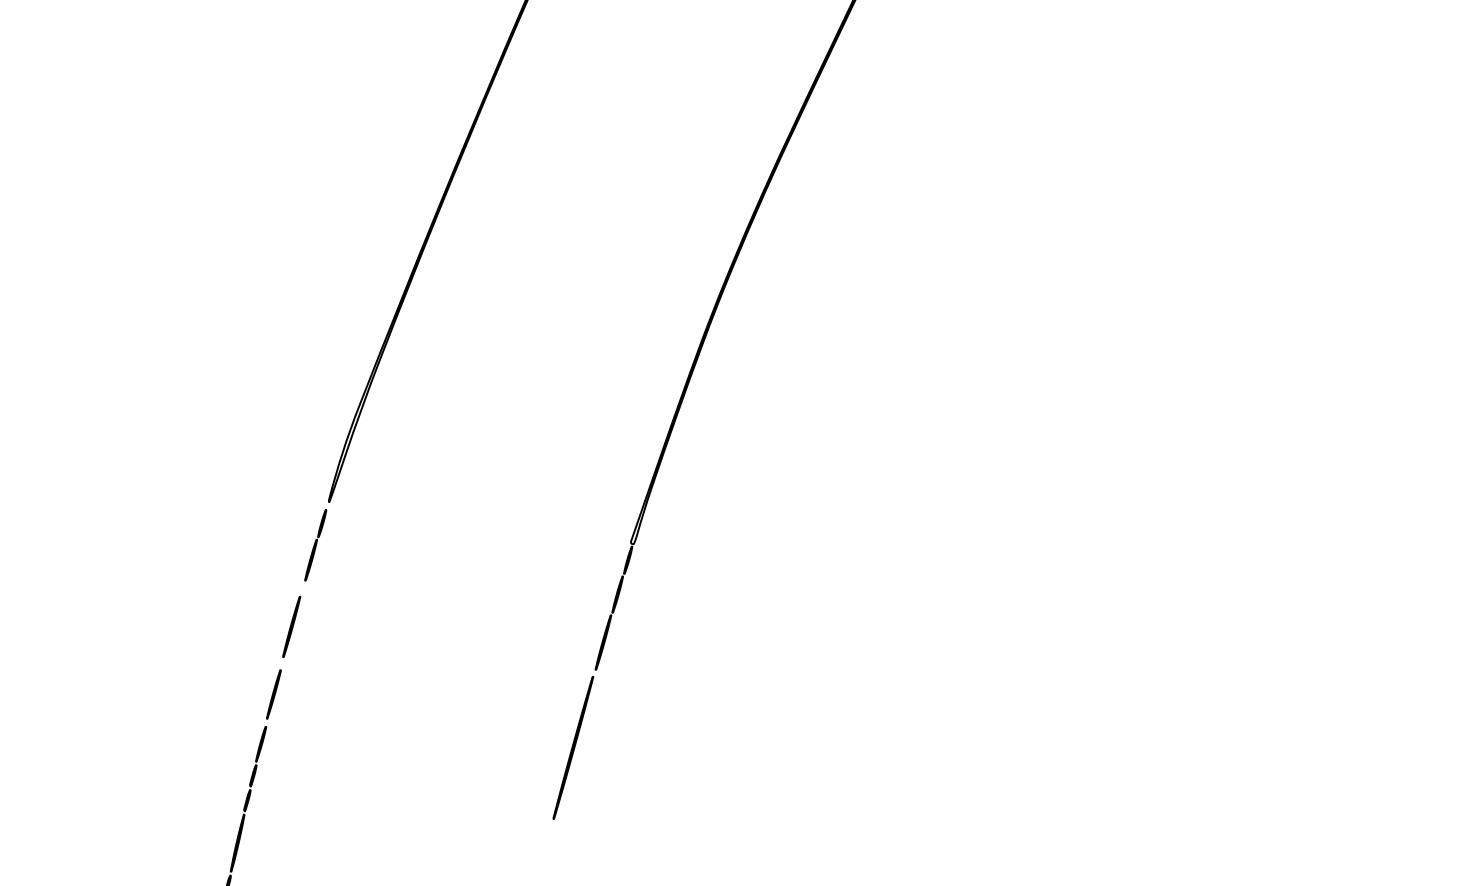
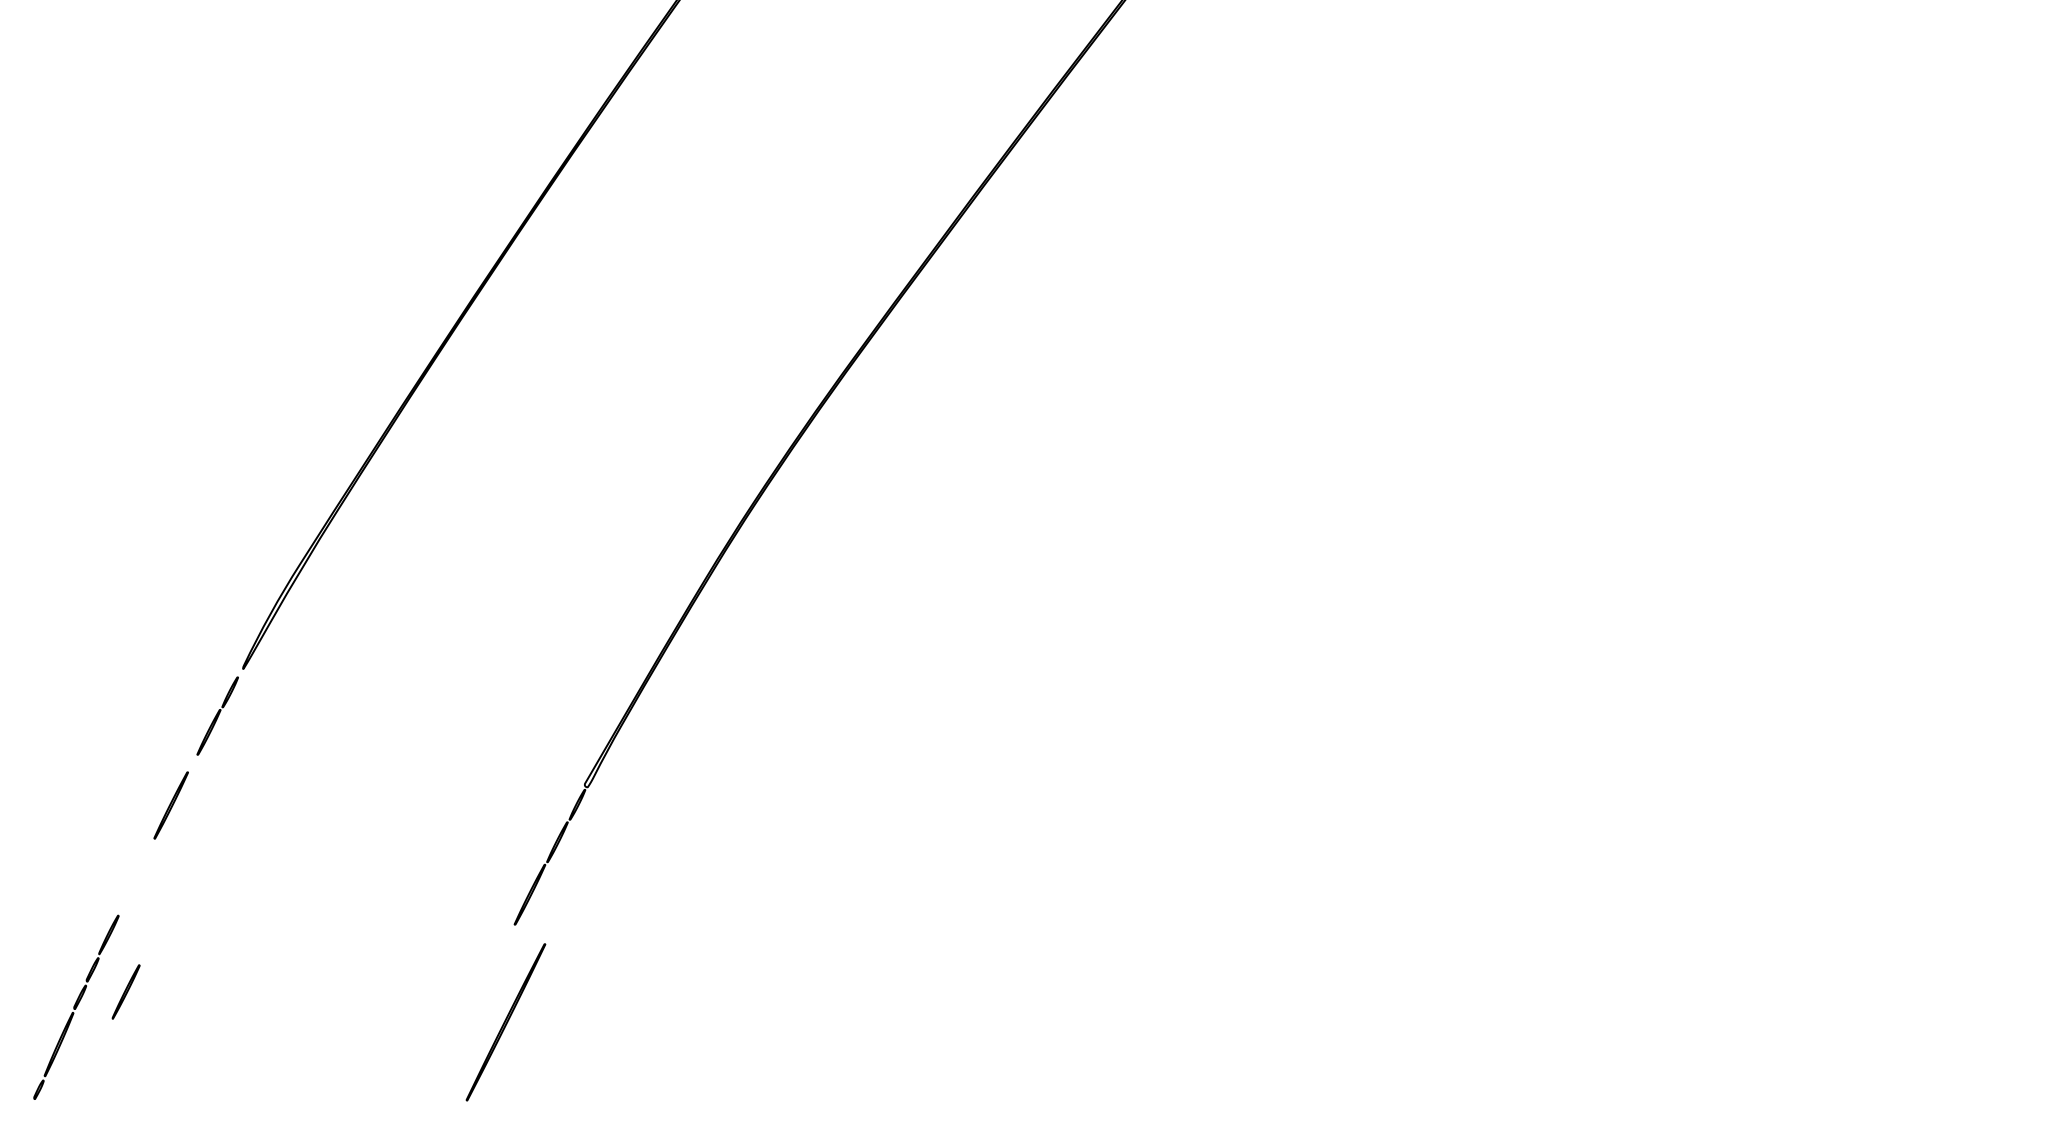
line: (273, 694) -> (125, 991), moved
line: (572, 748) -> (505, 1022), moved

